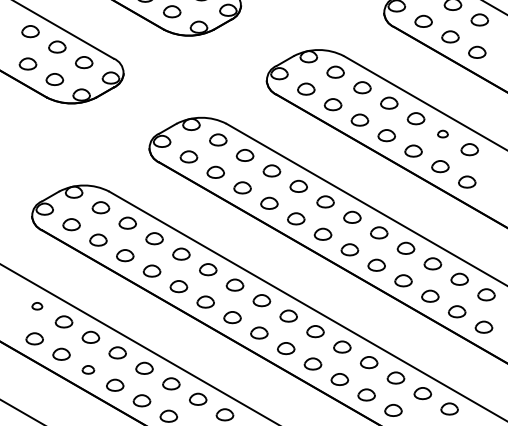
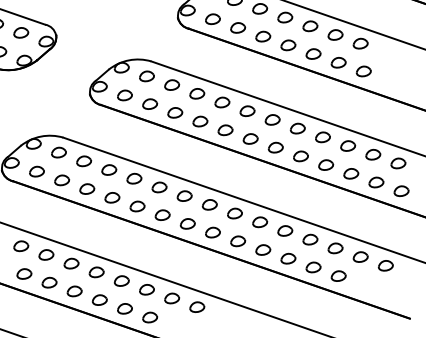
part: (442, 133) -> (334, 34), size x1.67
part: (37, 305) -> (21, 245), size x1.67
part: (88, 369) -> (74, 291), size x1.43

